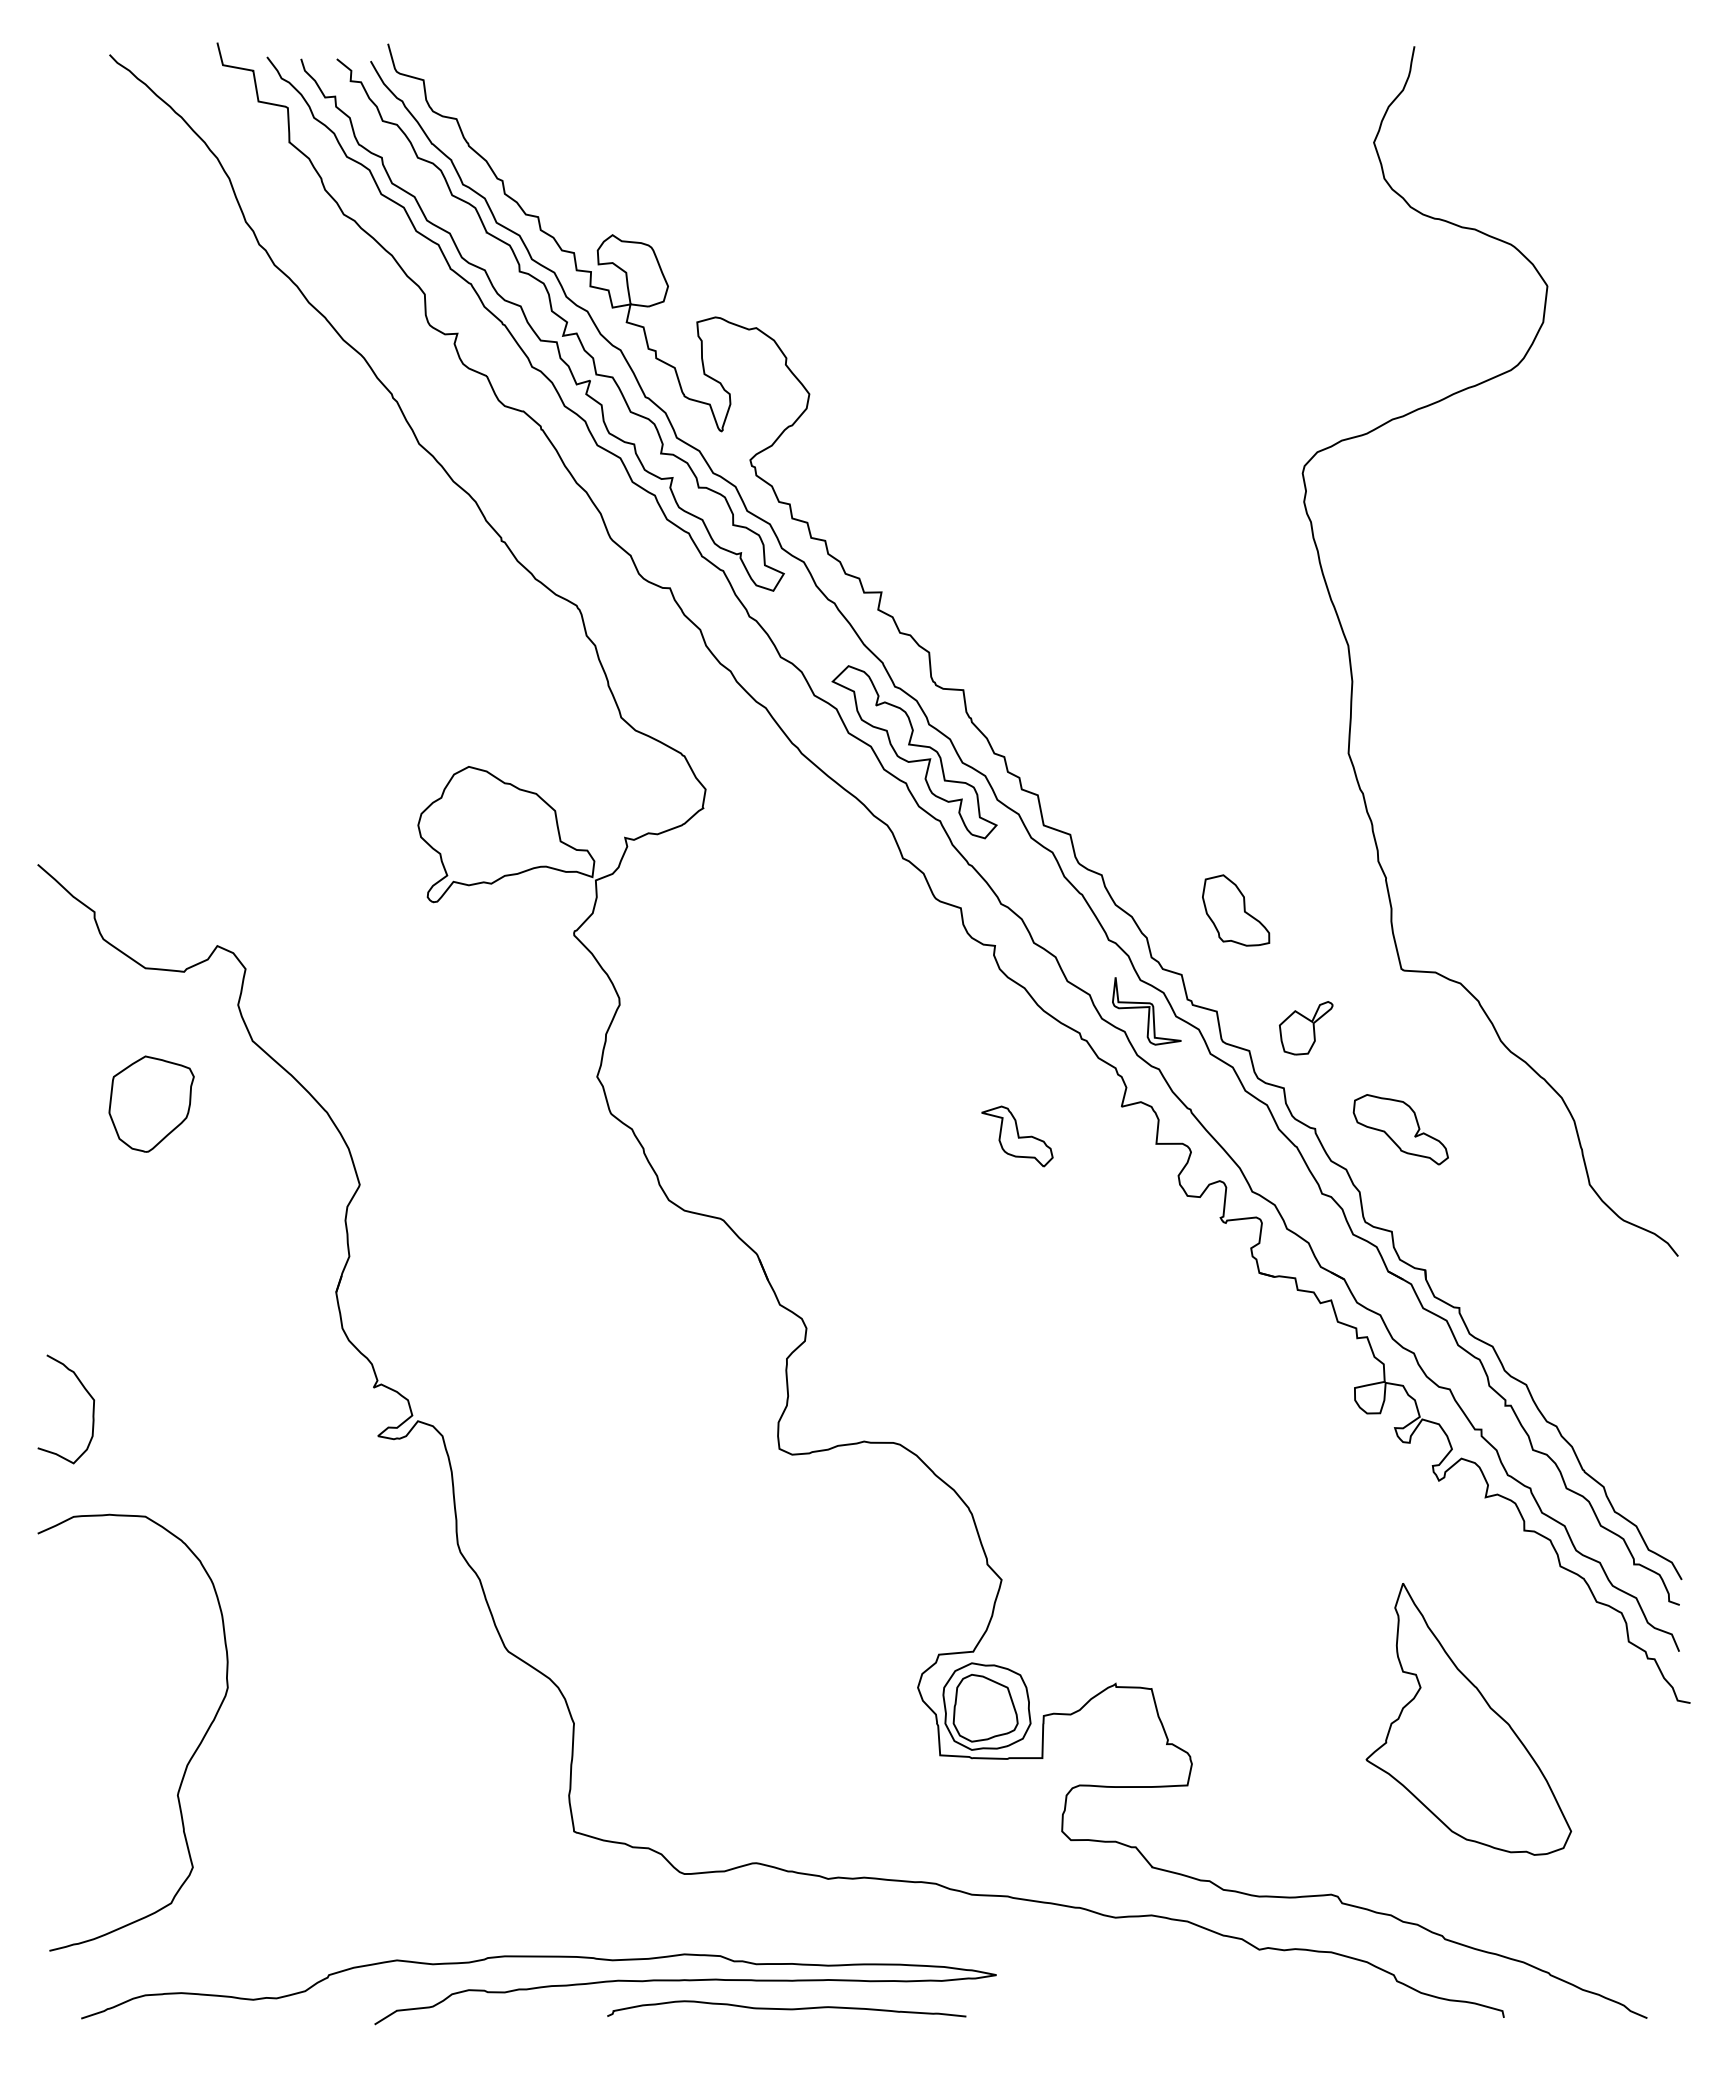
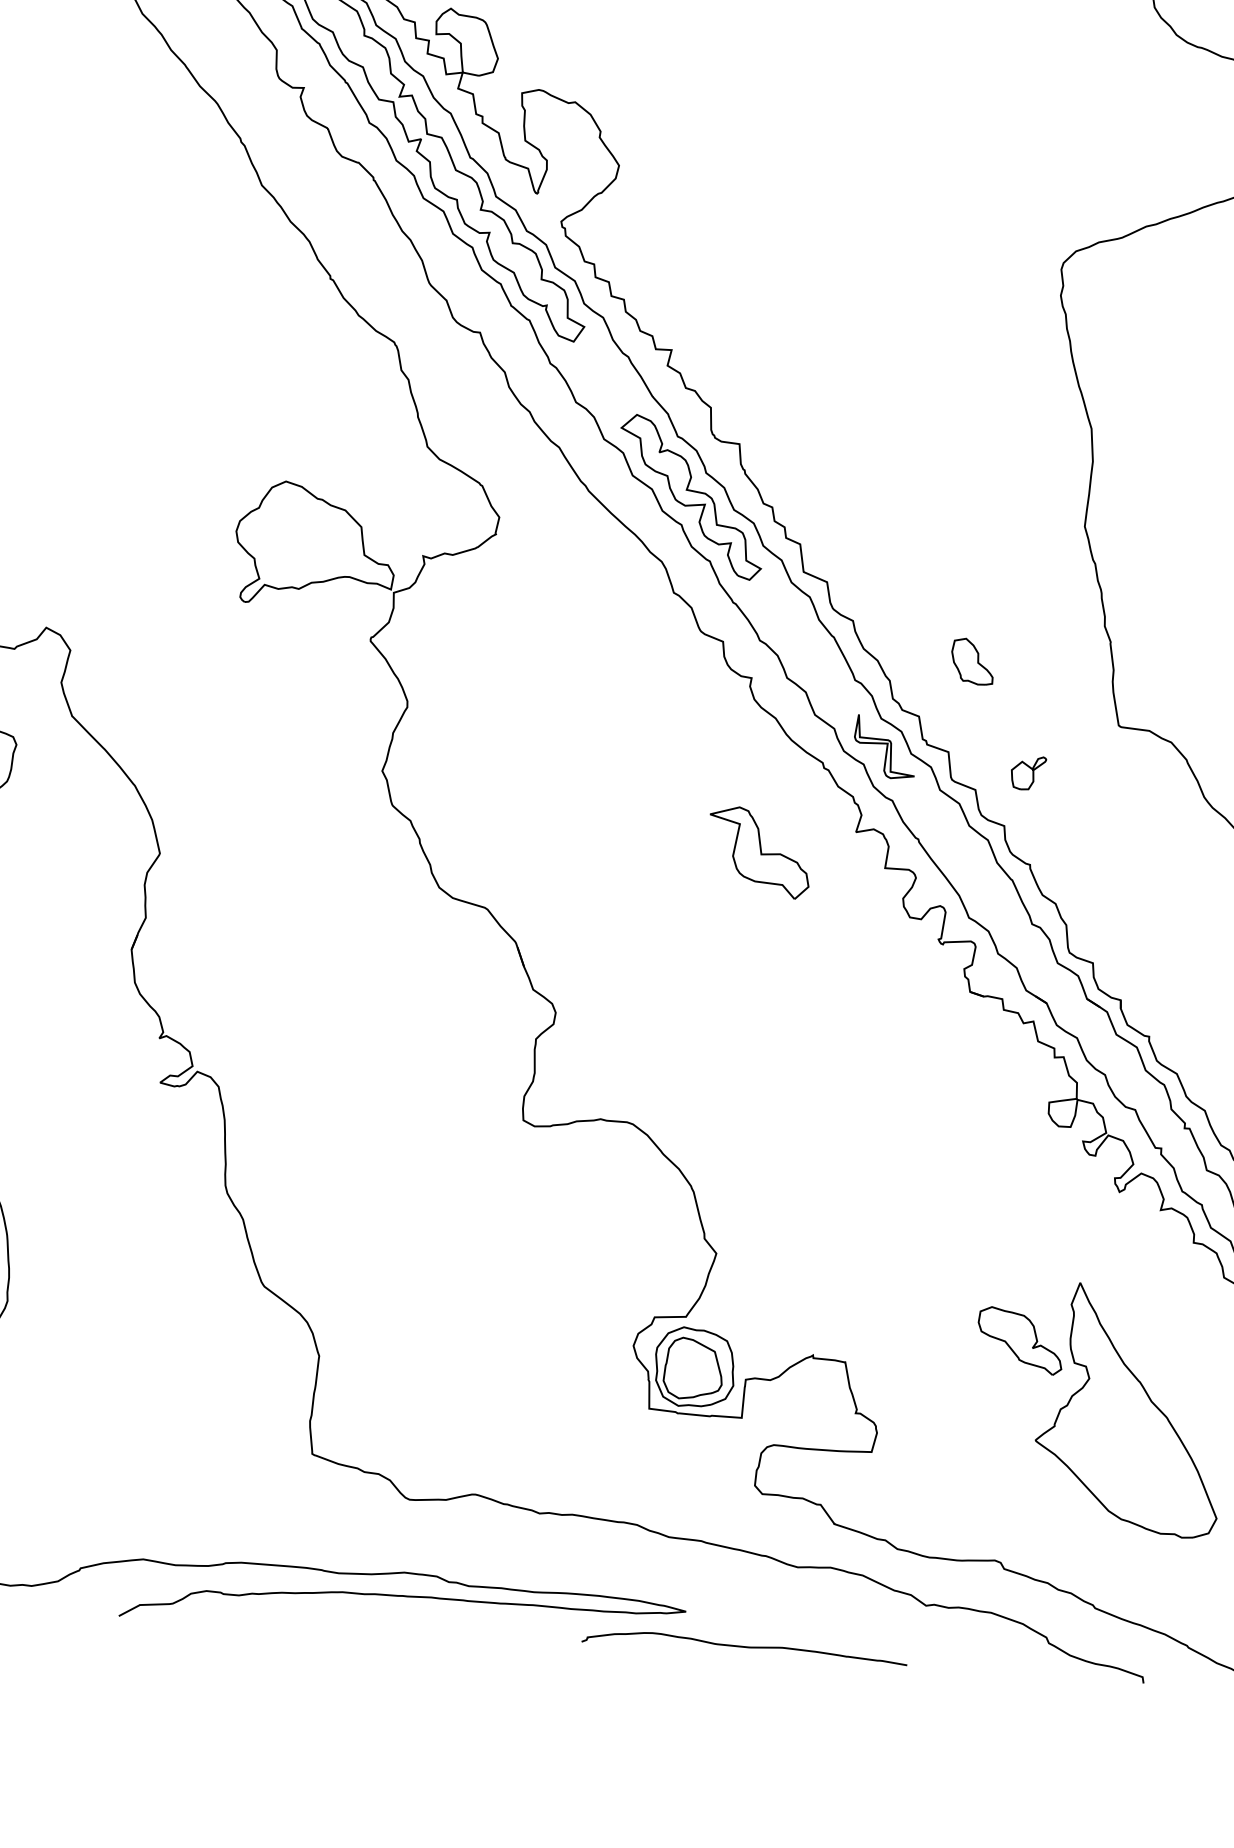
part: (1236, 910) -> (972, 661), size x0.7
part: (1305, 1028) -> (1027, 773), size x0.7
part: (1400, 1129) -> (1019, 1340), moved
part: (1017, 1136) -> (759, 852), size x1.6
curve: (786, 2008) -> (744, 1646), moved

